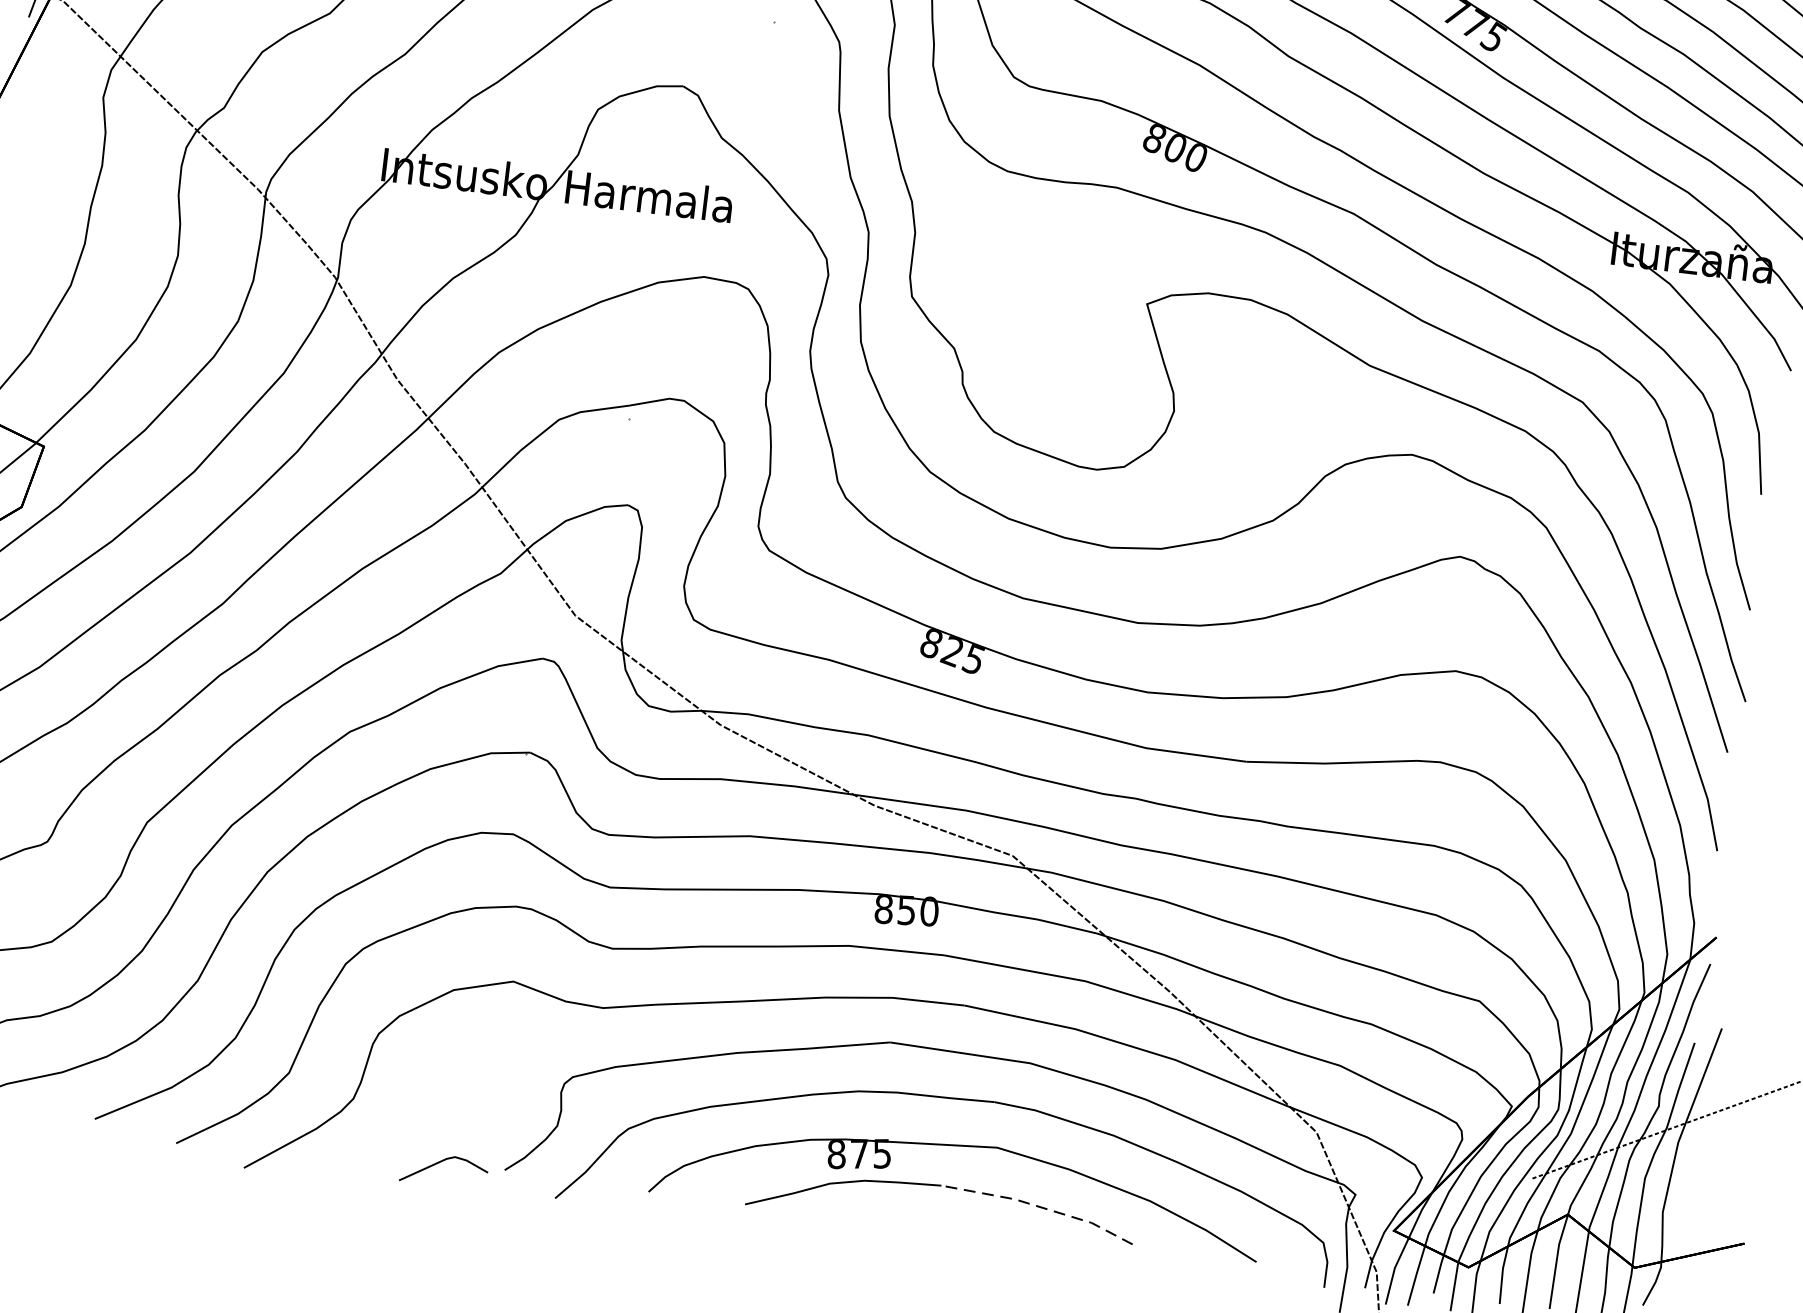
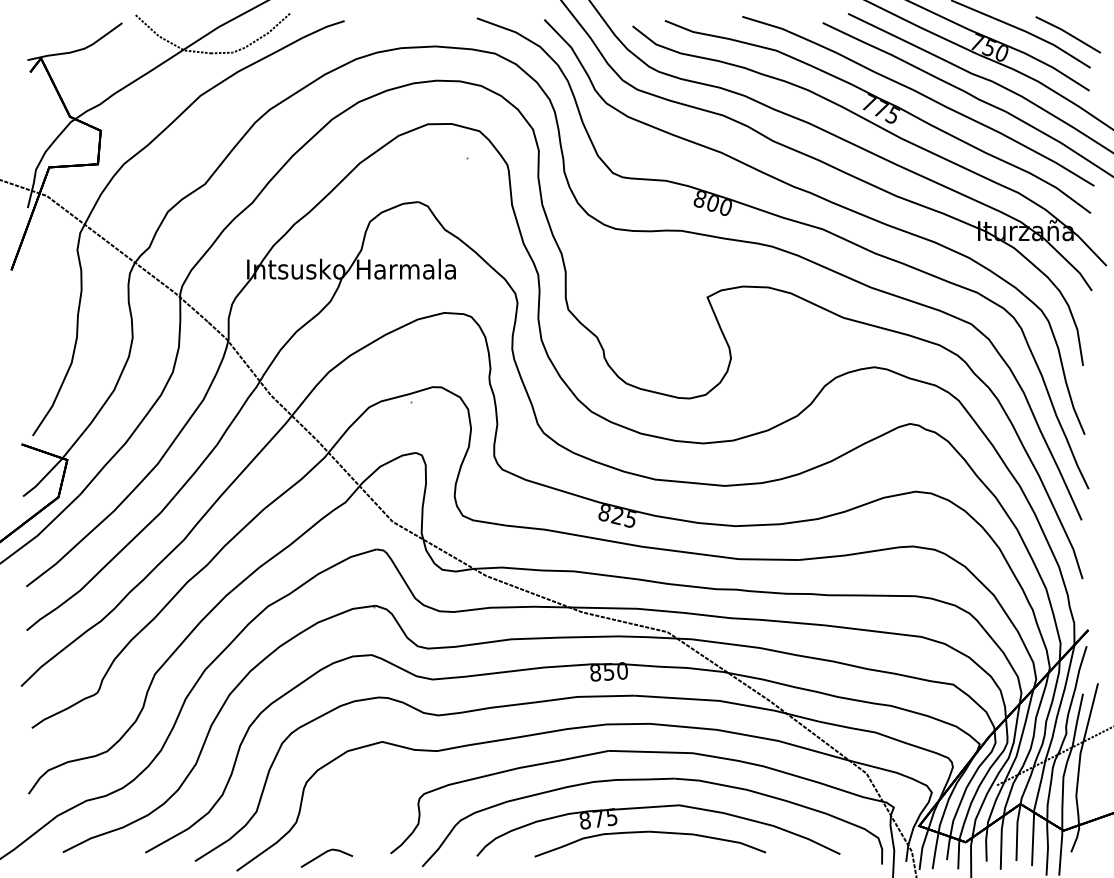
line: (440, 1163) -> (324, 854), moved
line: (1039, 1207) -> (708, 837), dashed -> solid

